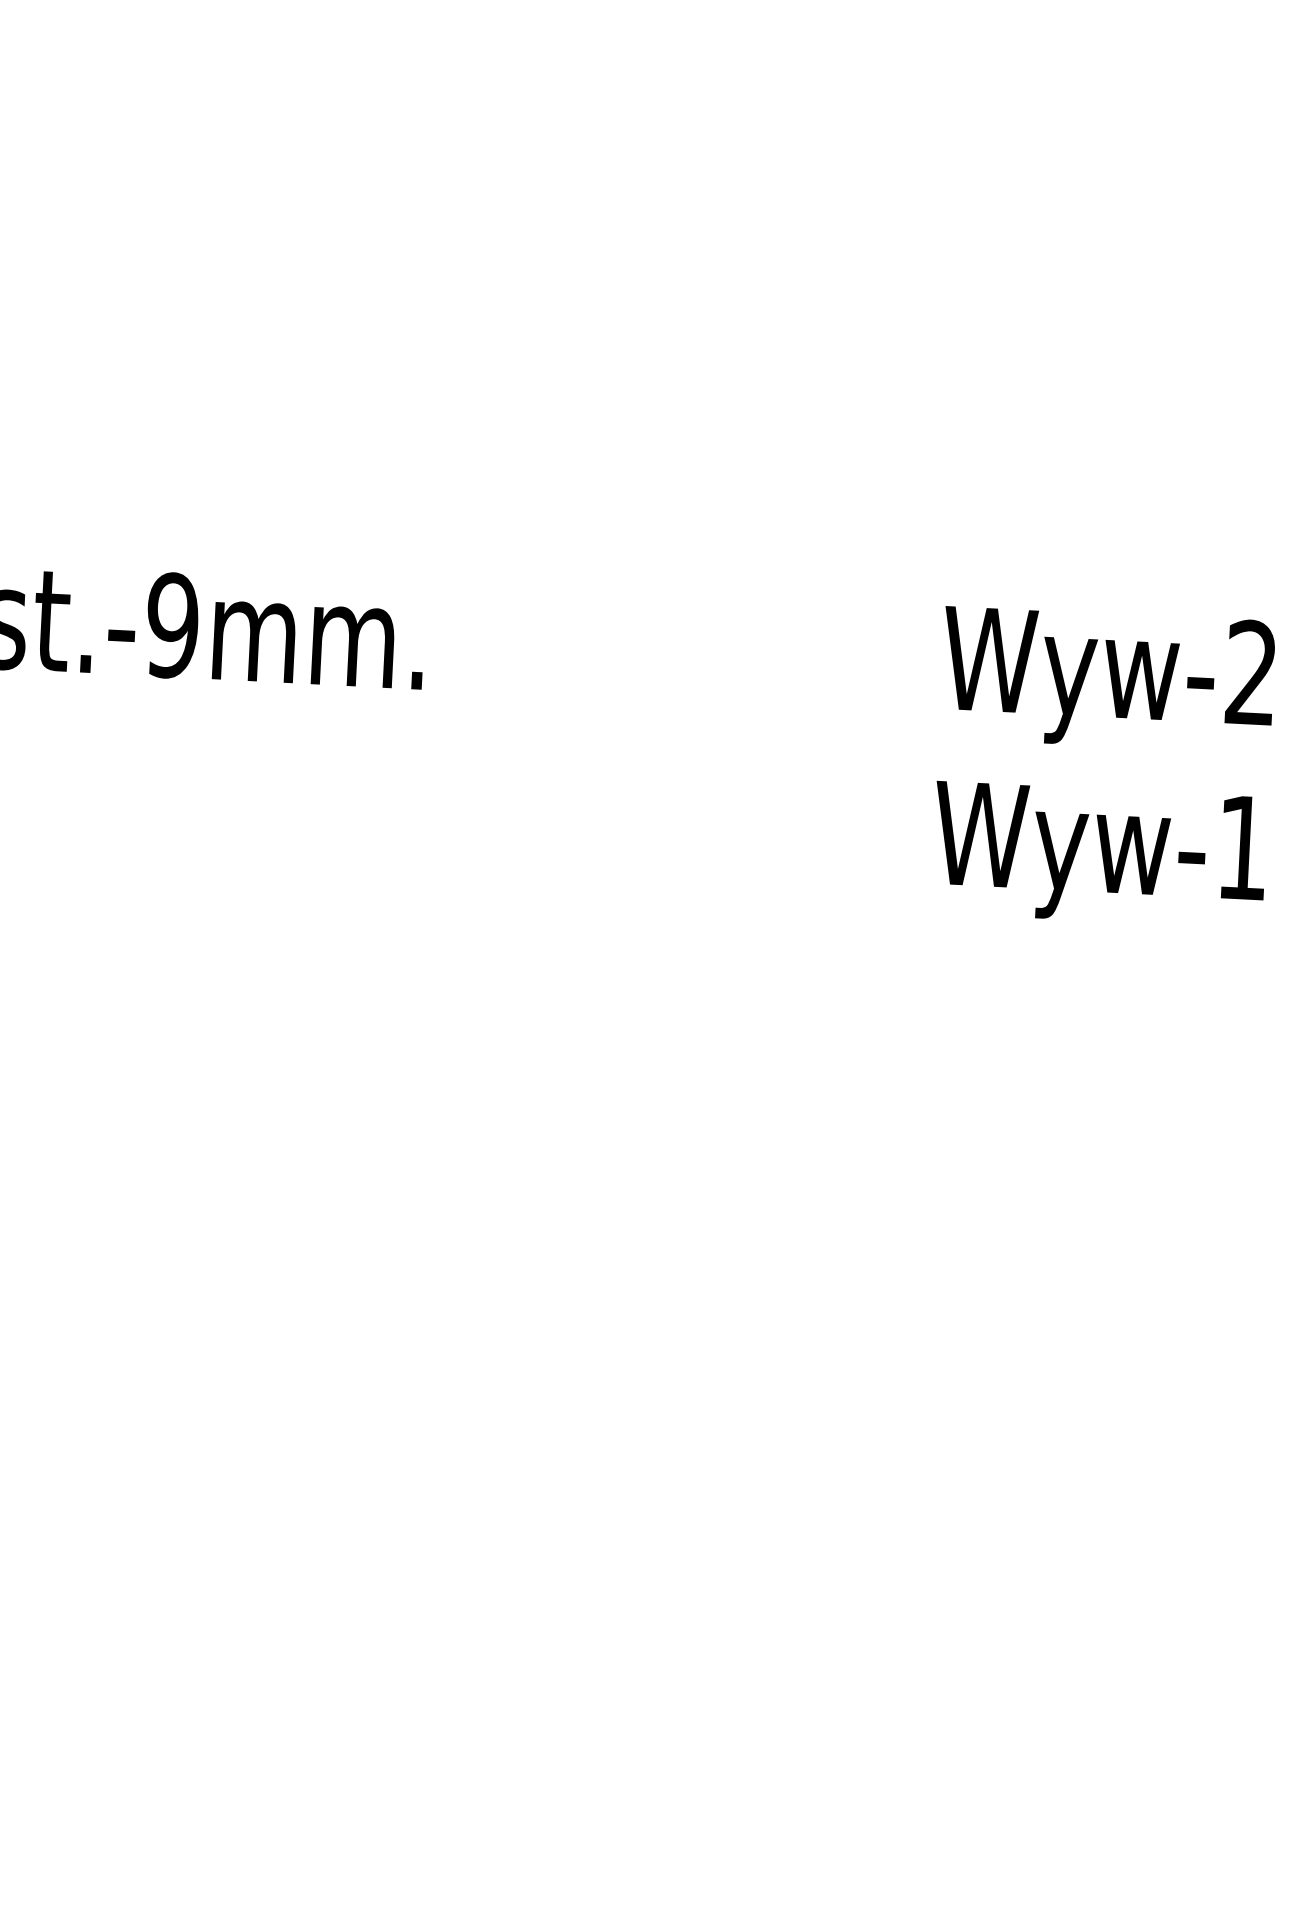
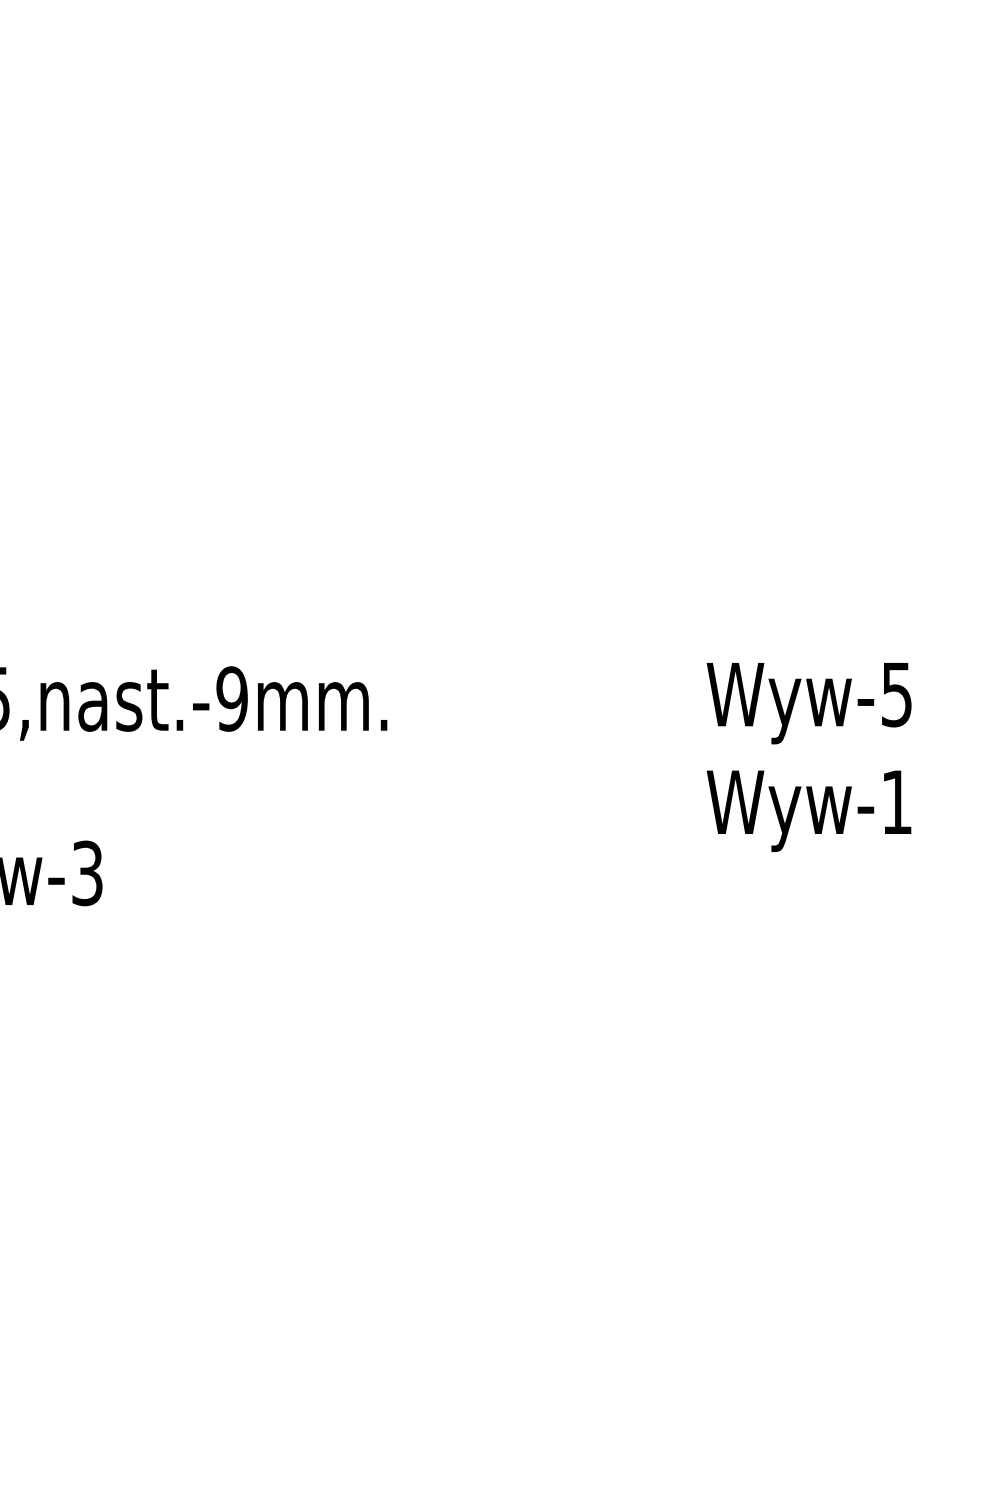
text: (1250, 672) -> (896, 694), Wyw-2 -> Wyw-5

